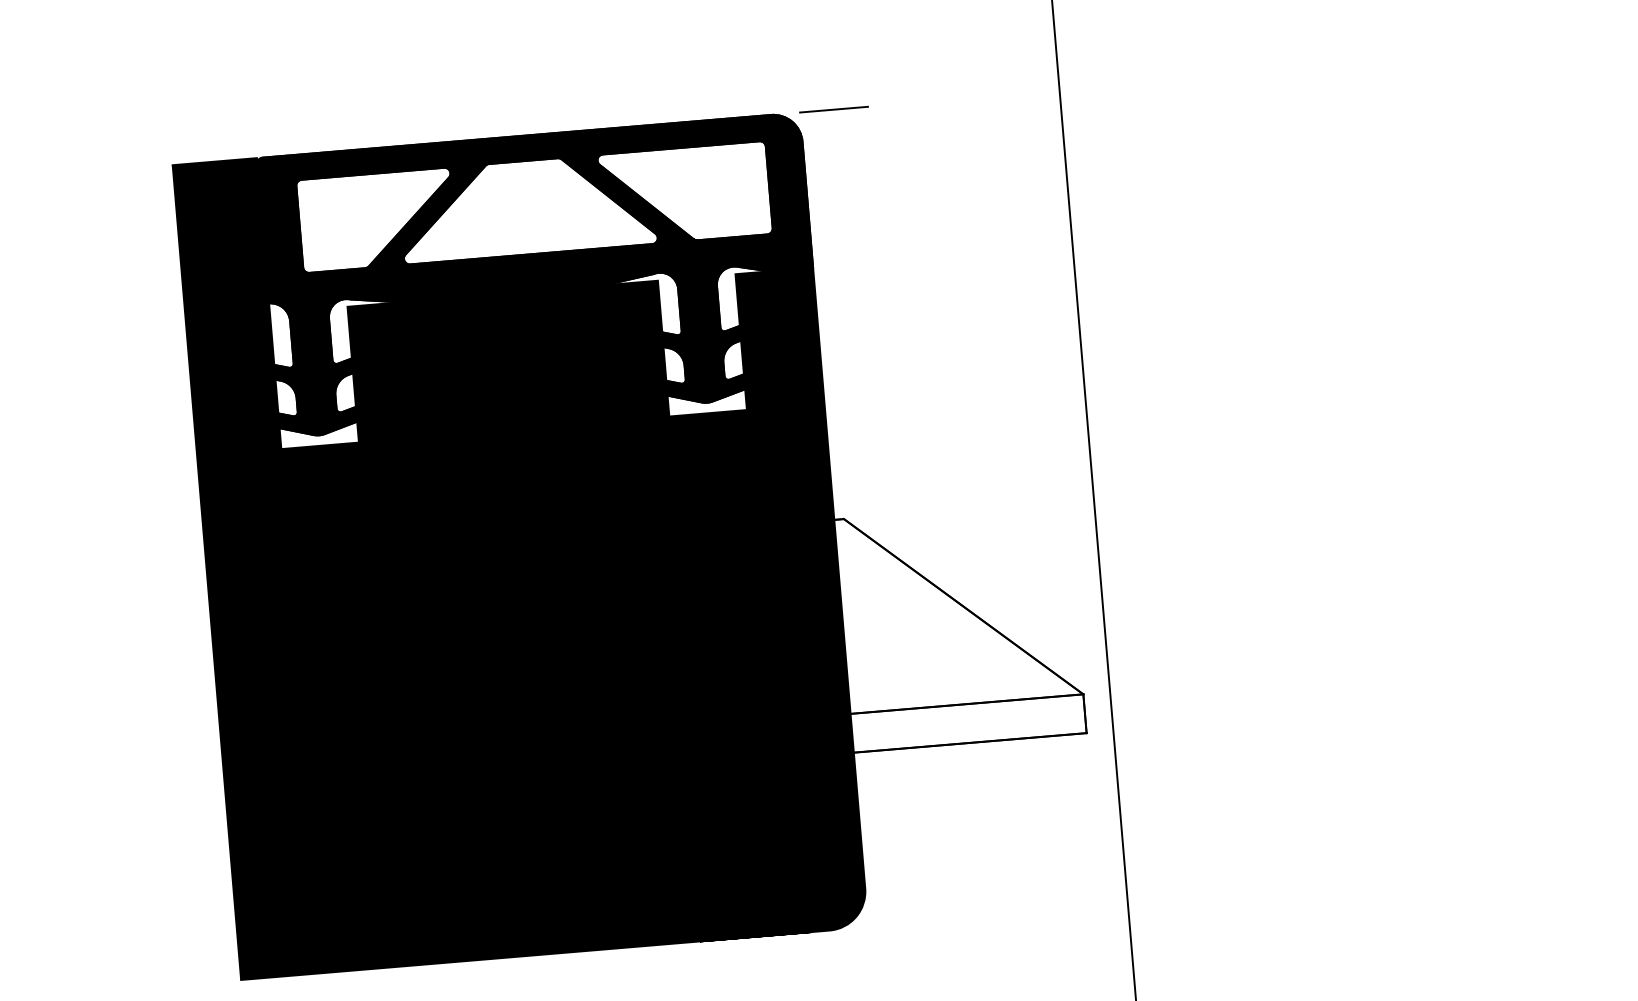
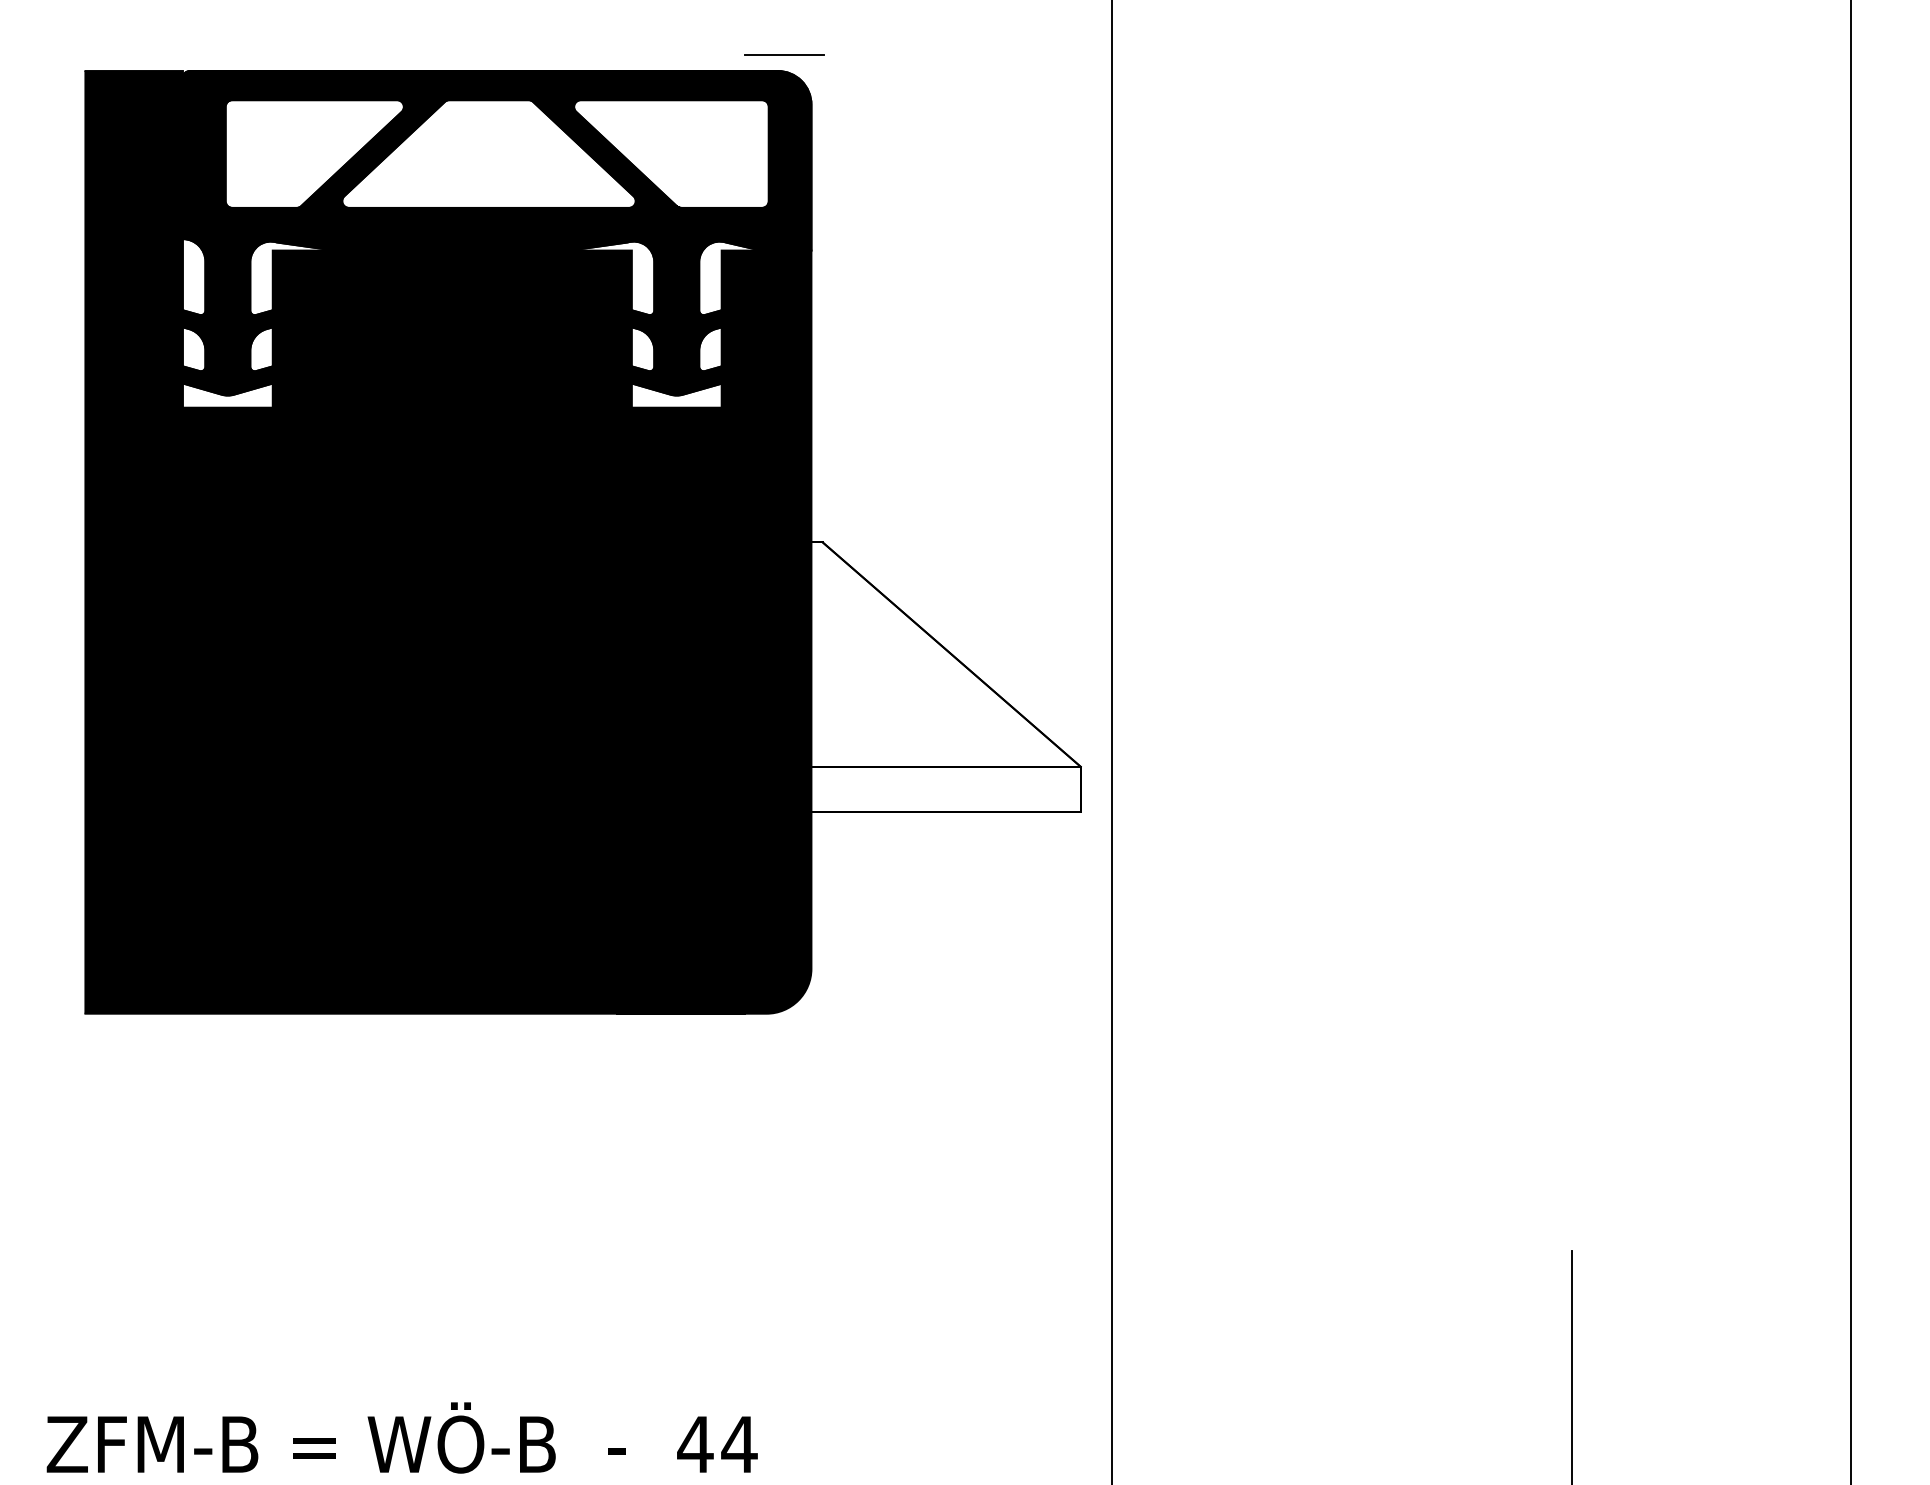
line: (833, 109) -> (784, 54), moved

